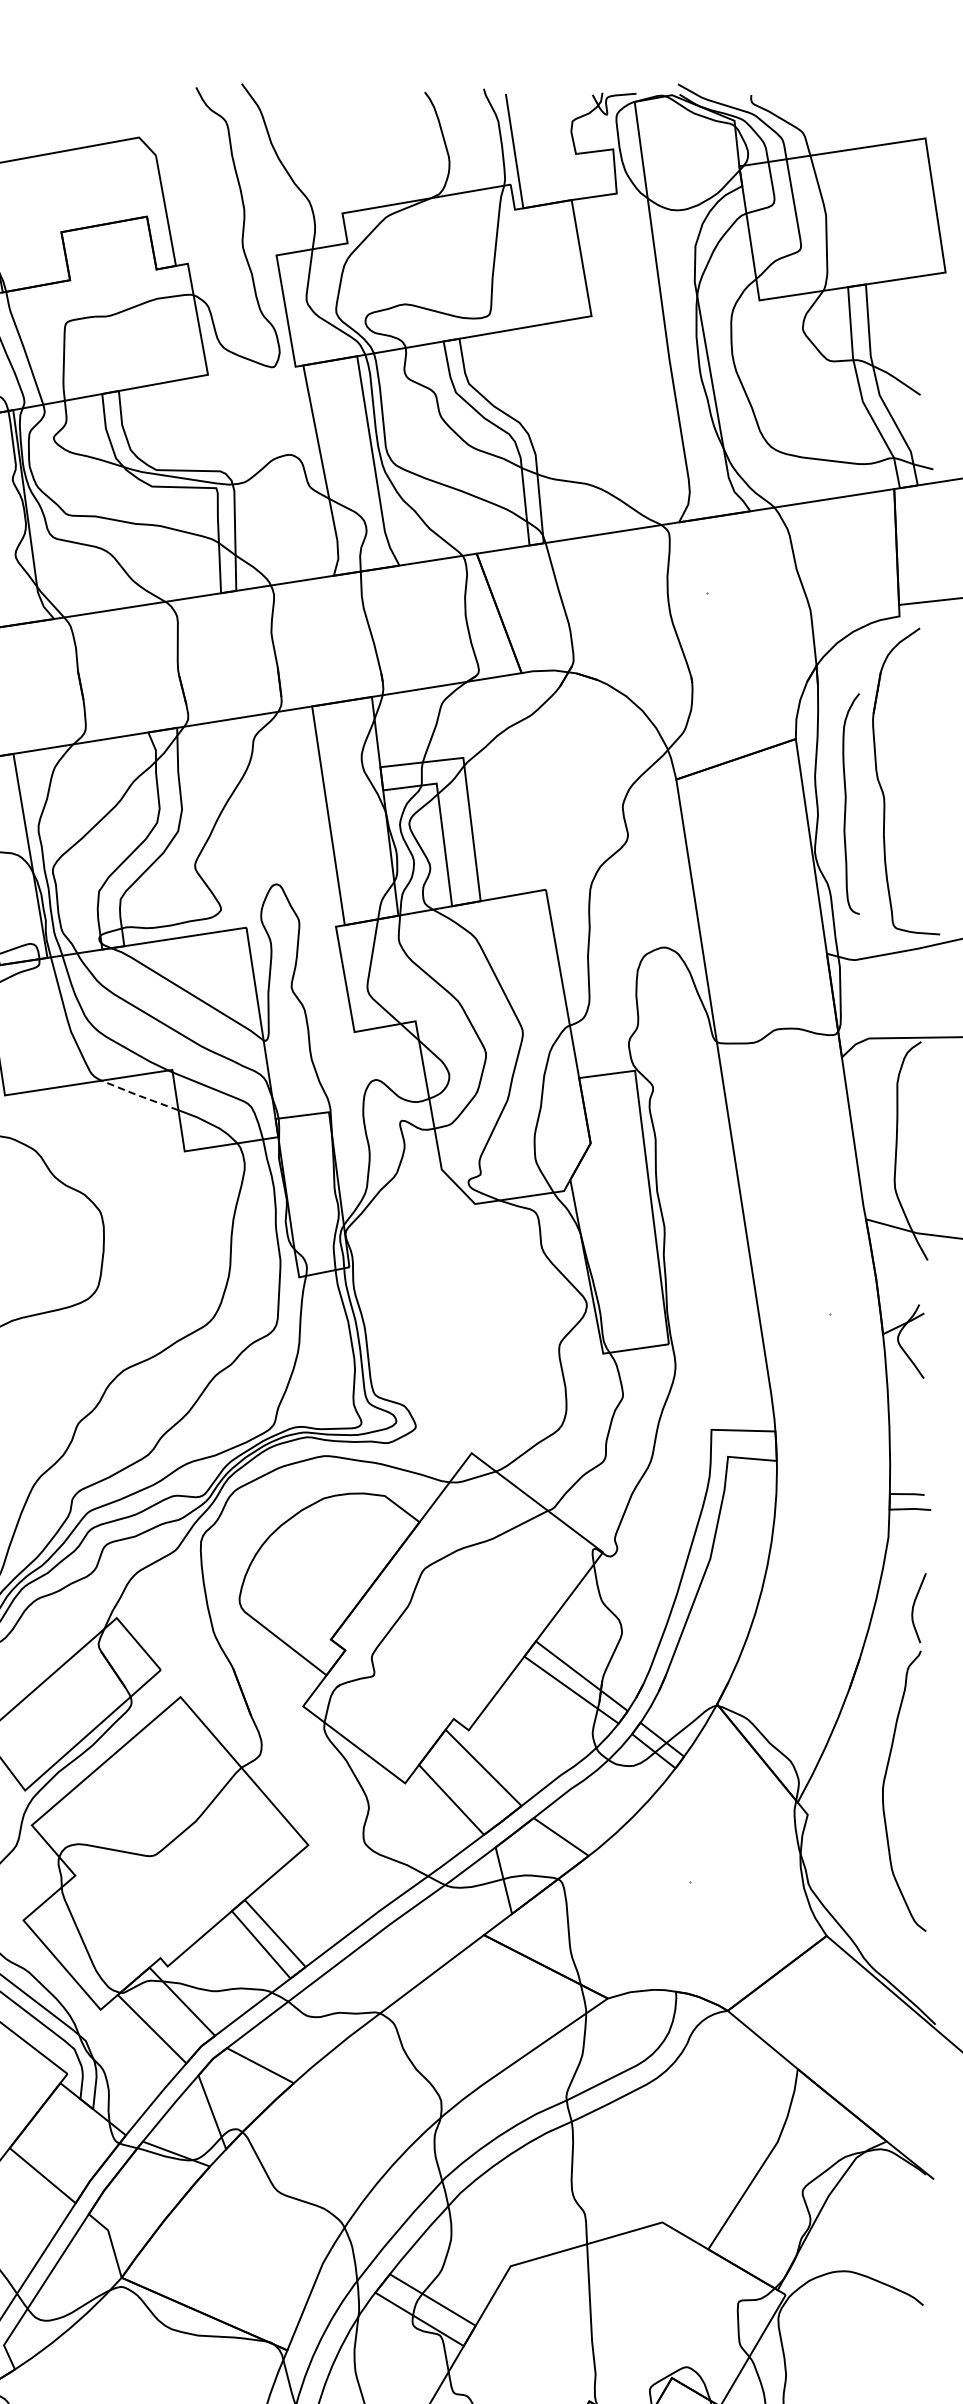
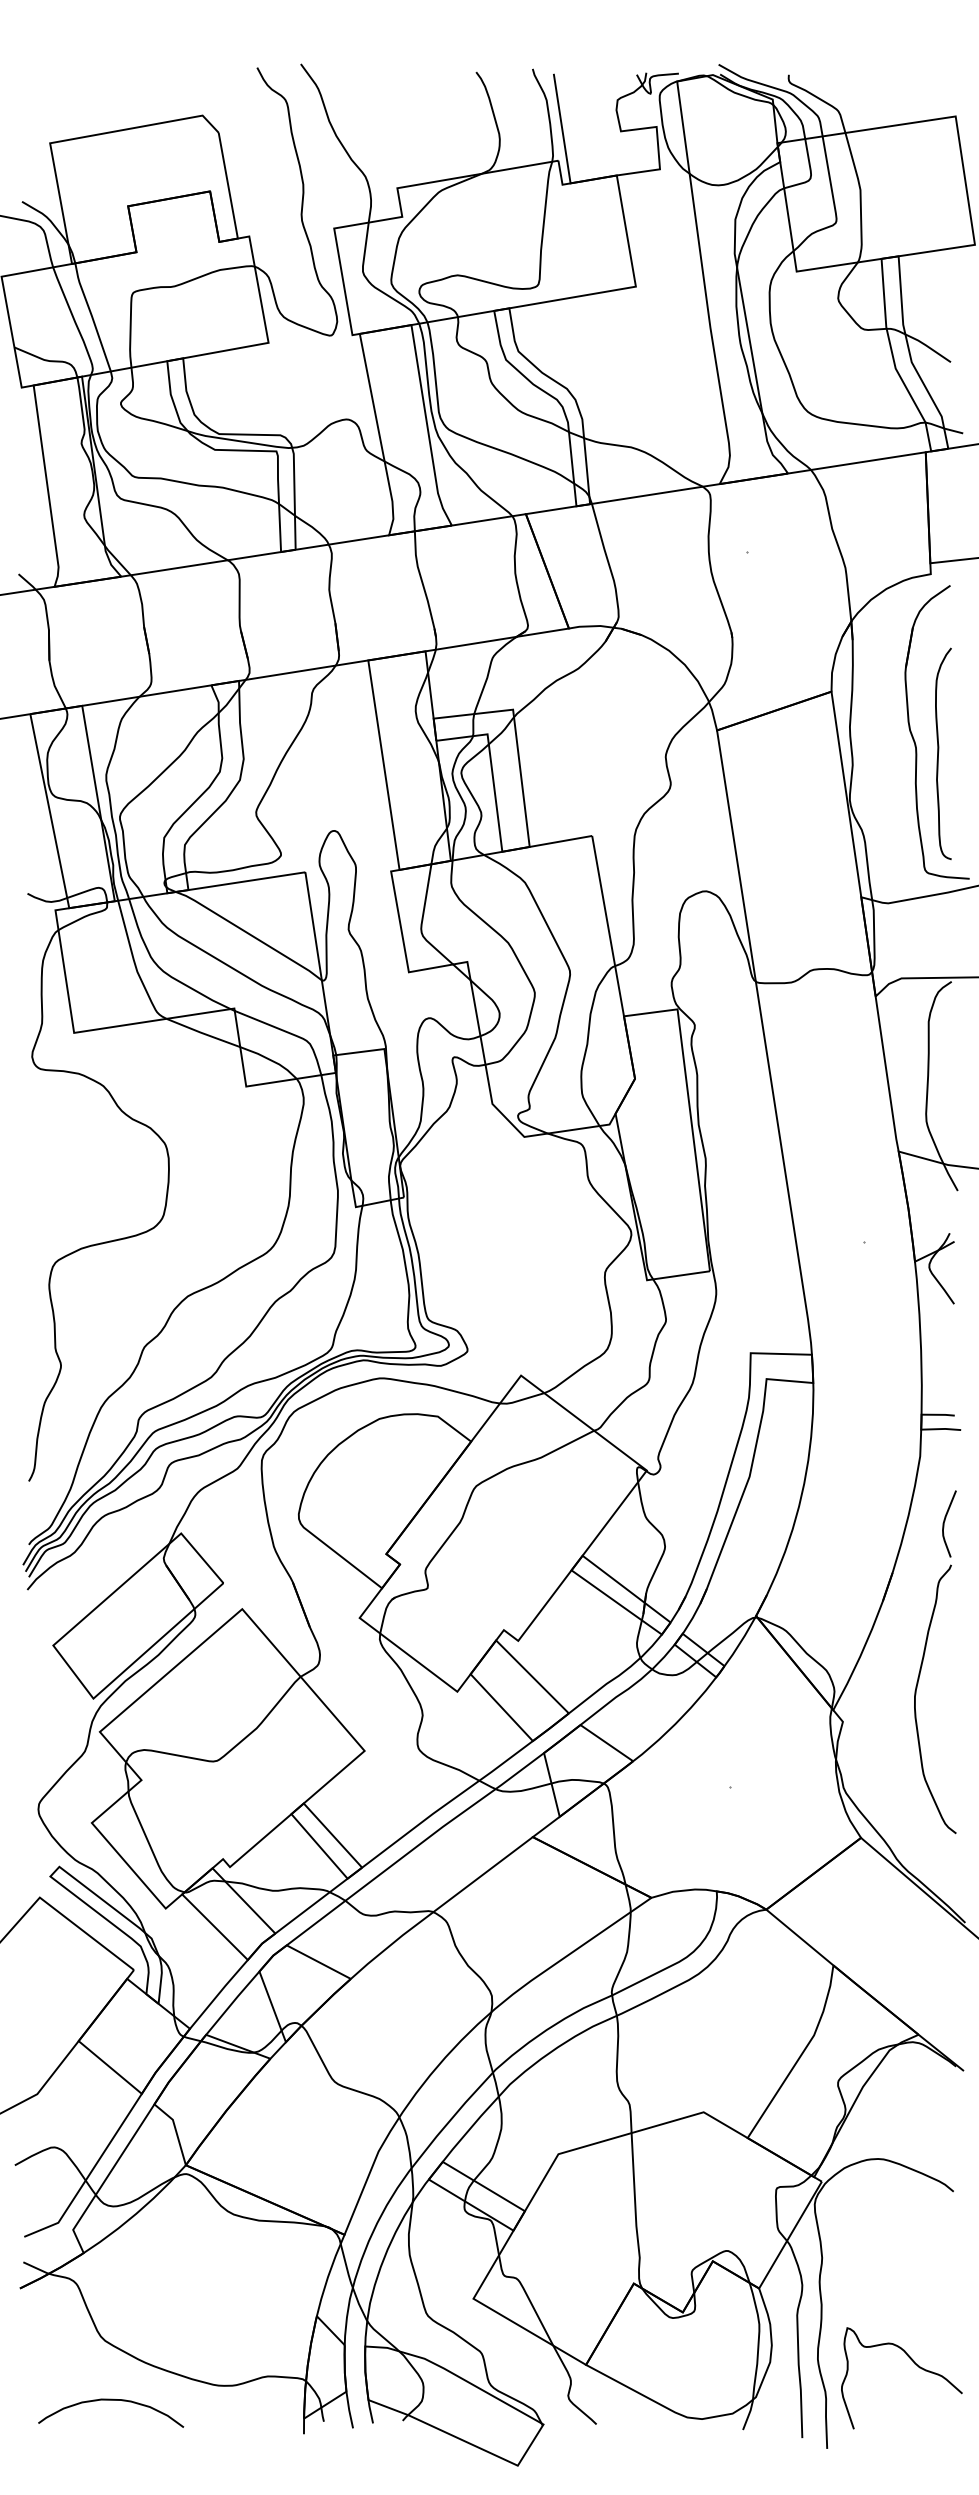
curve: (847, 801) -> (939, 751), moved
line: (139, 1096) -> (202, 1033), dashed -> solid

